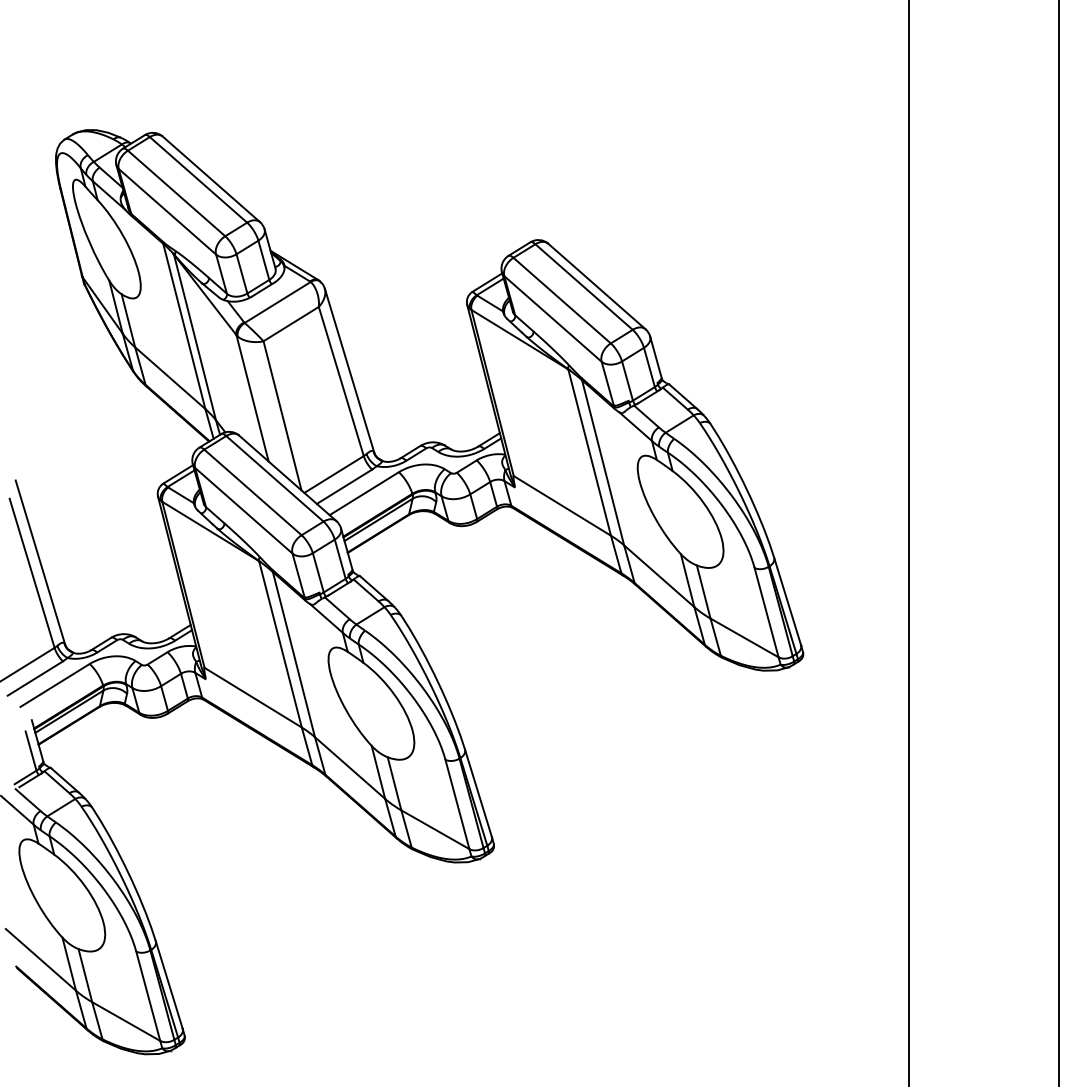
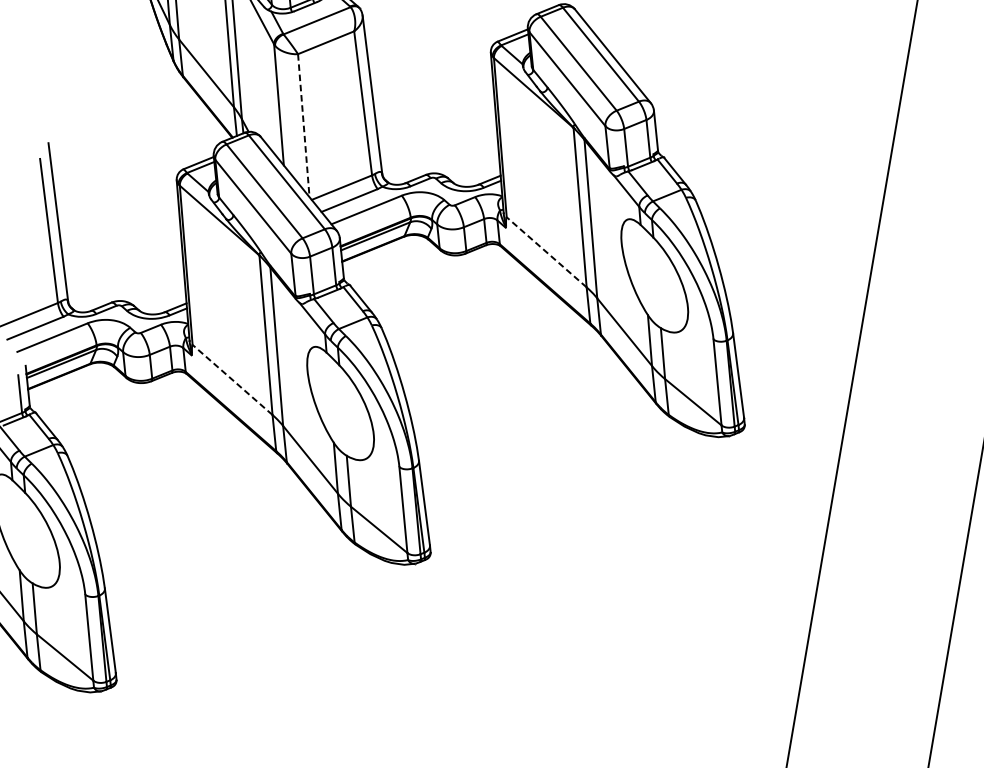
line: (282, 415) -> (303, 125), solid -> dashed
line: (561, 505) -> (545, 251), solid -> dashed
line: (252, 697) -> (231, 379), solid -> dashed

